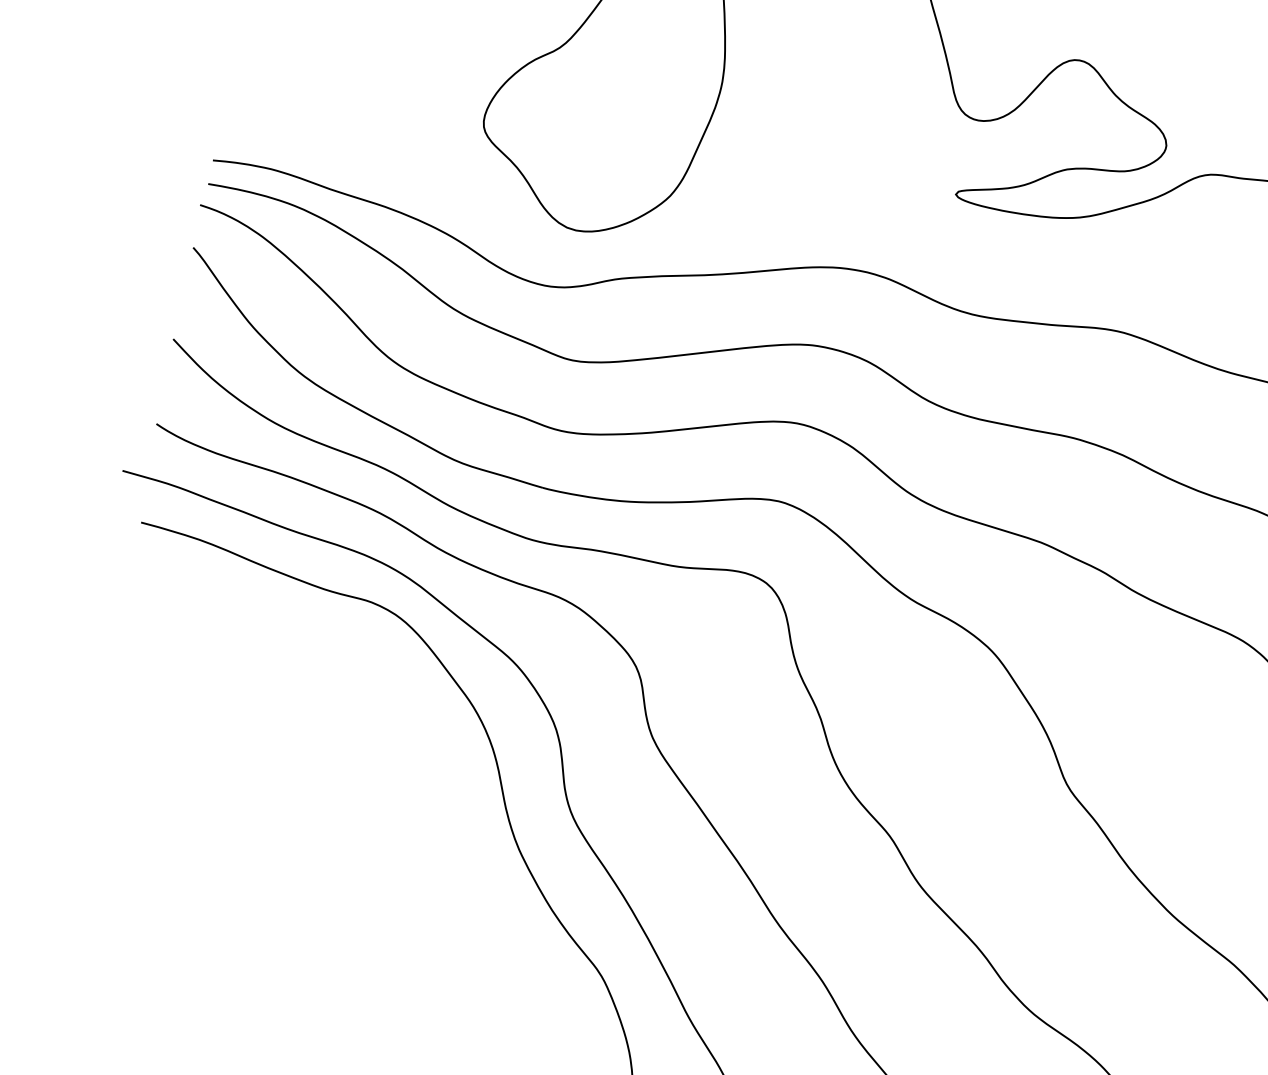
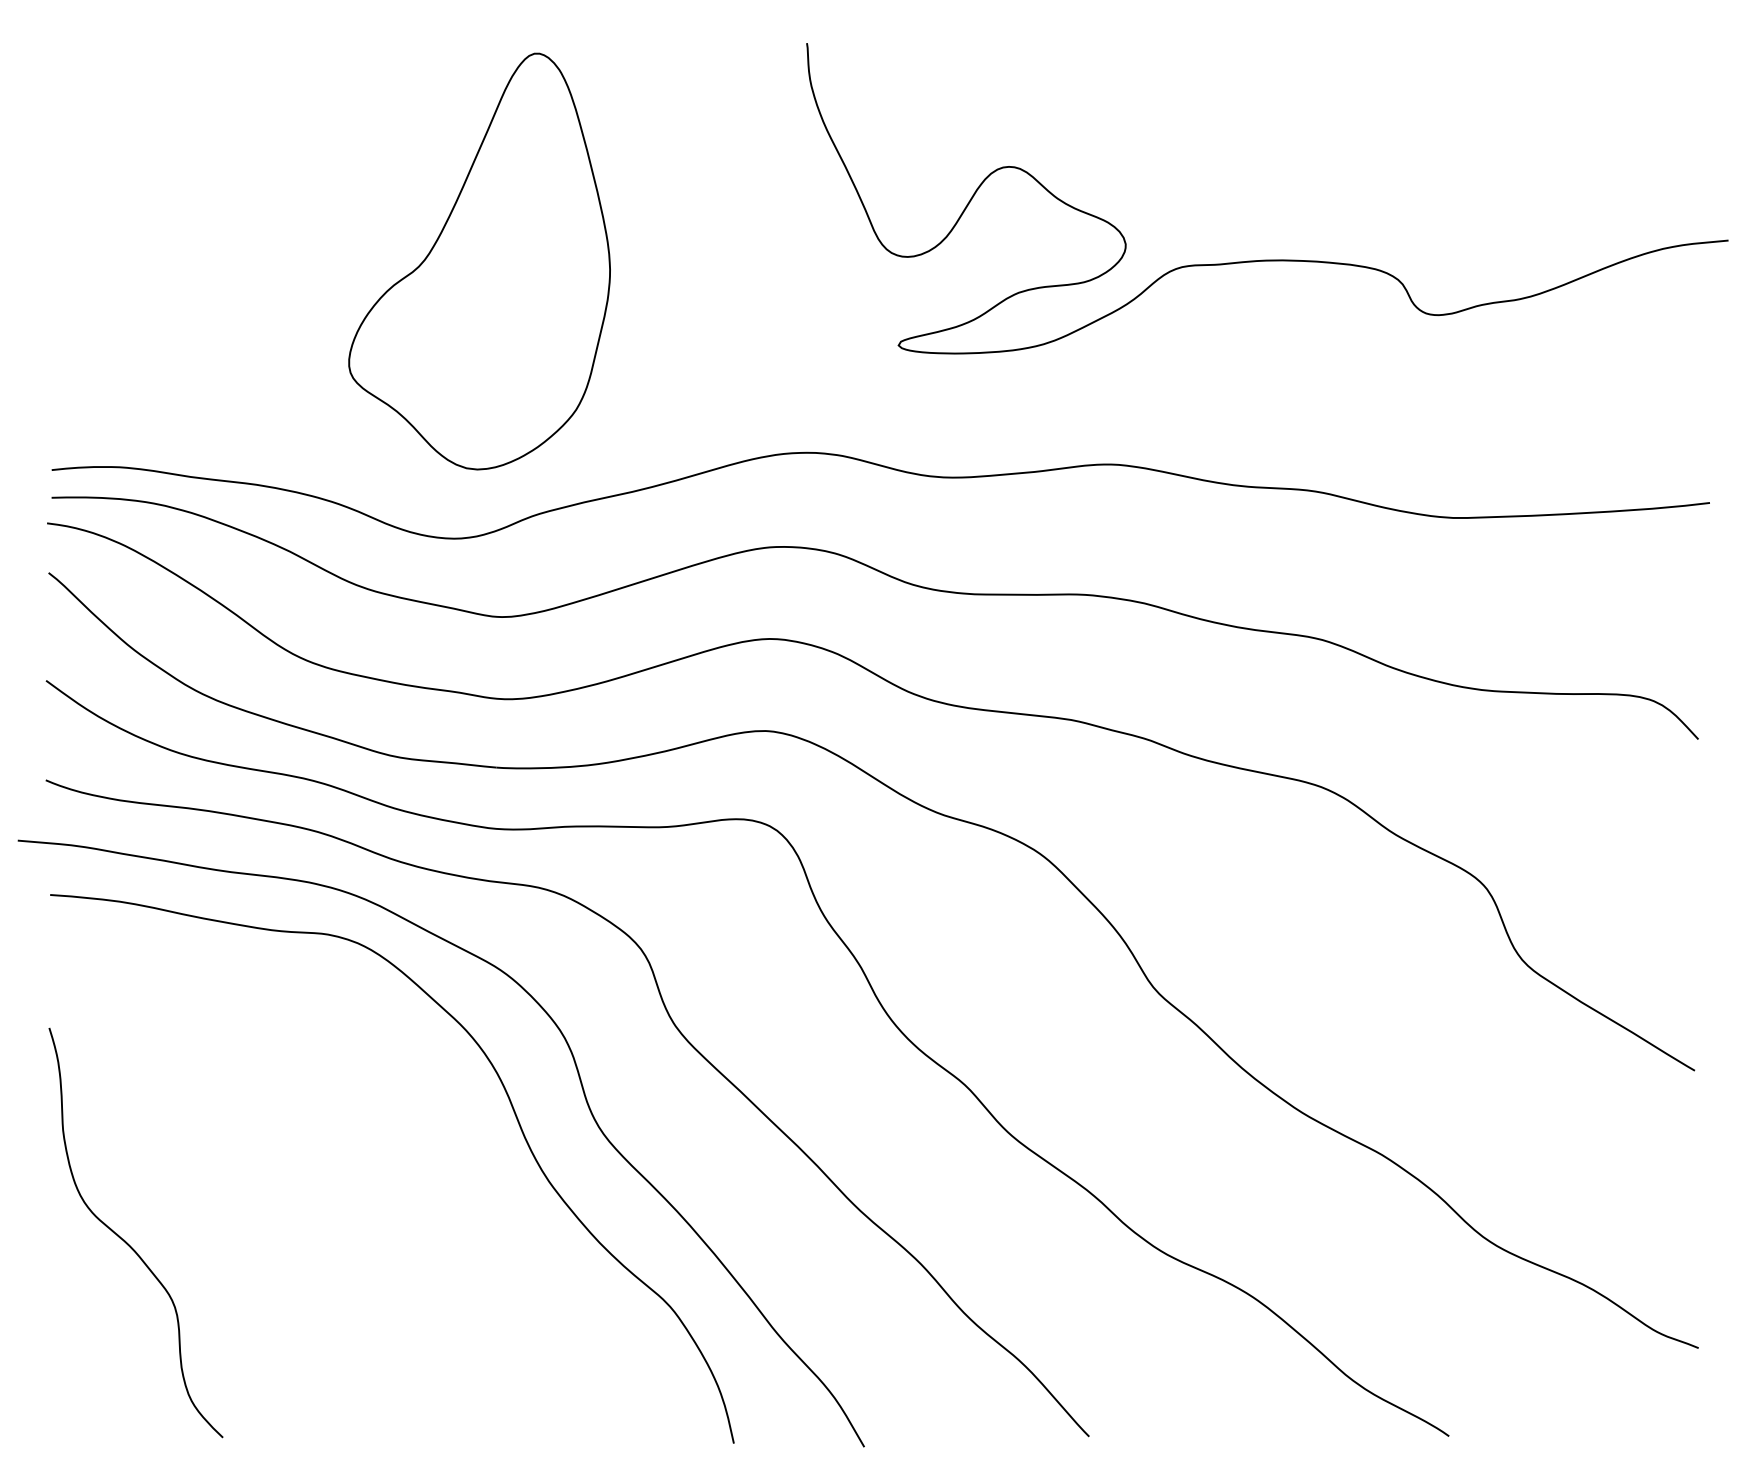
curve: (148, 830) -> (126, 1241), added

